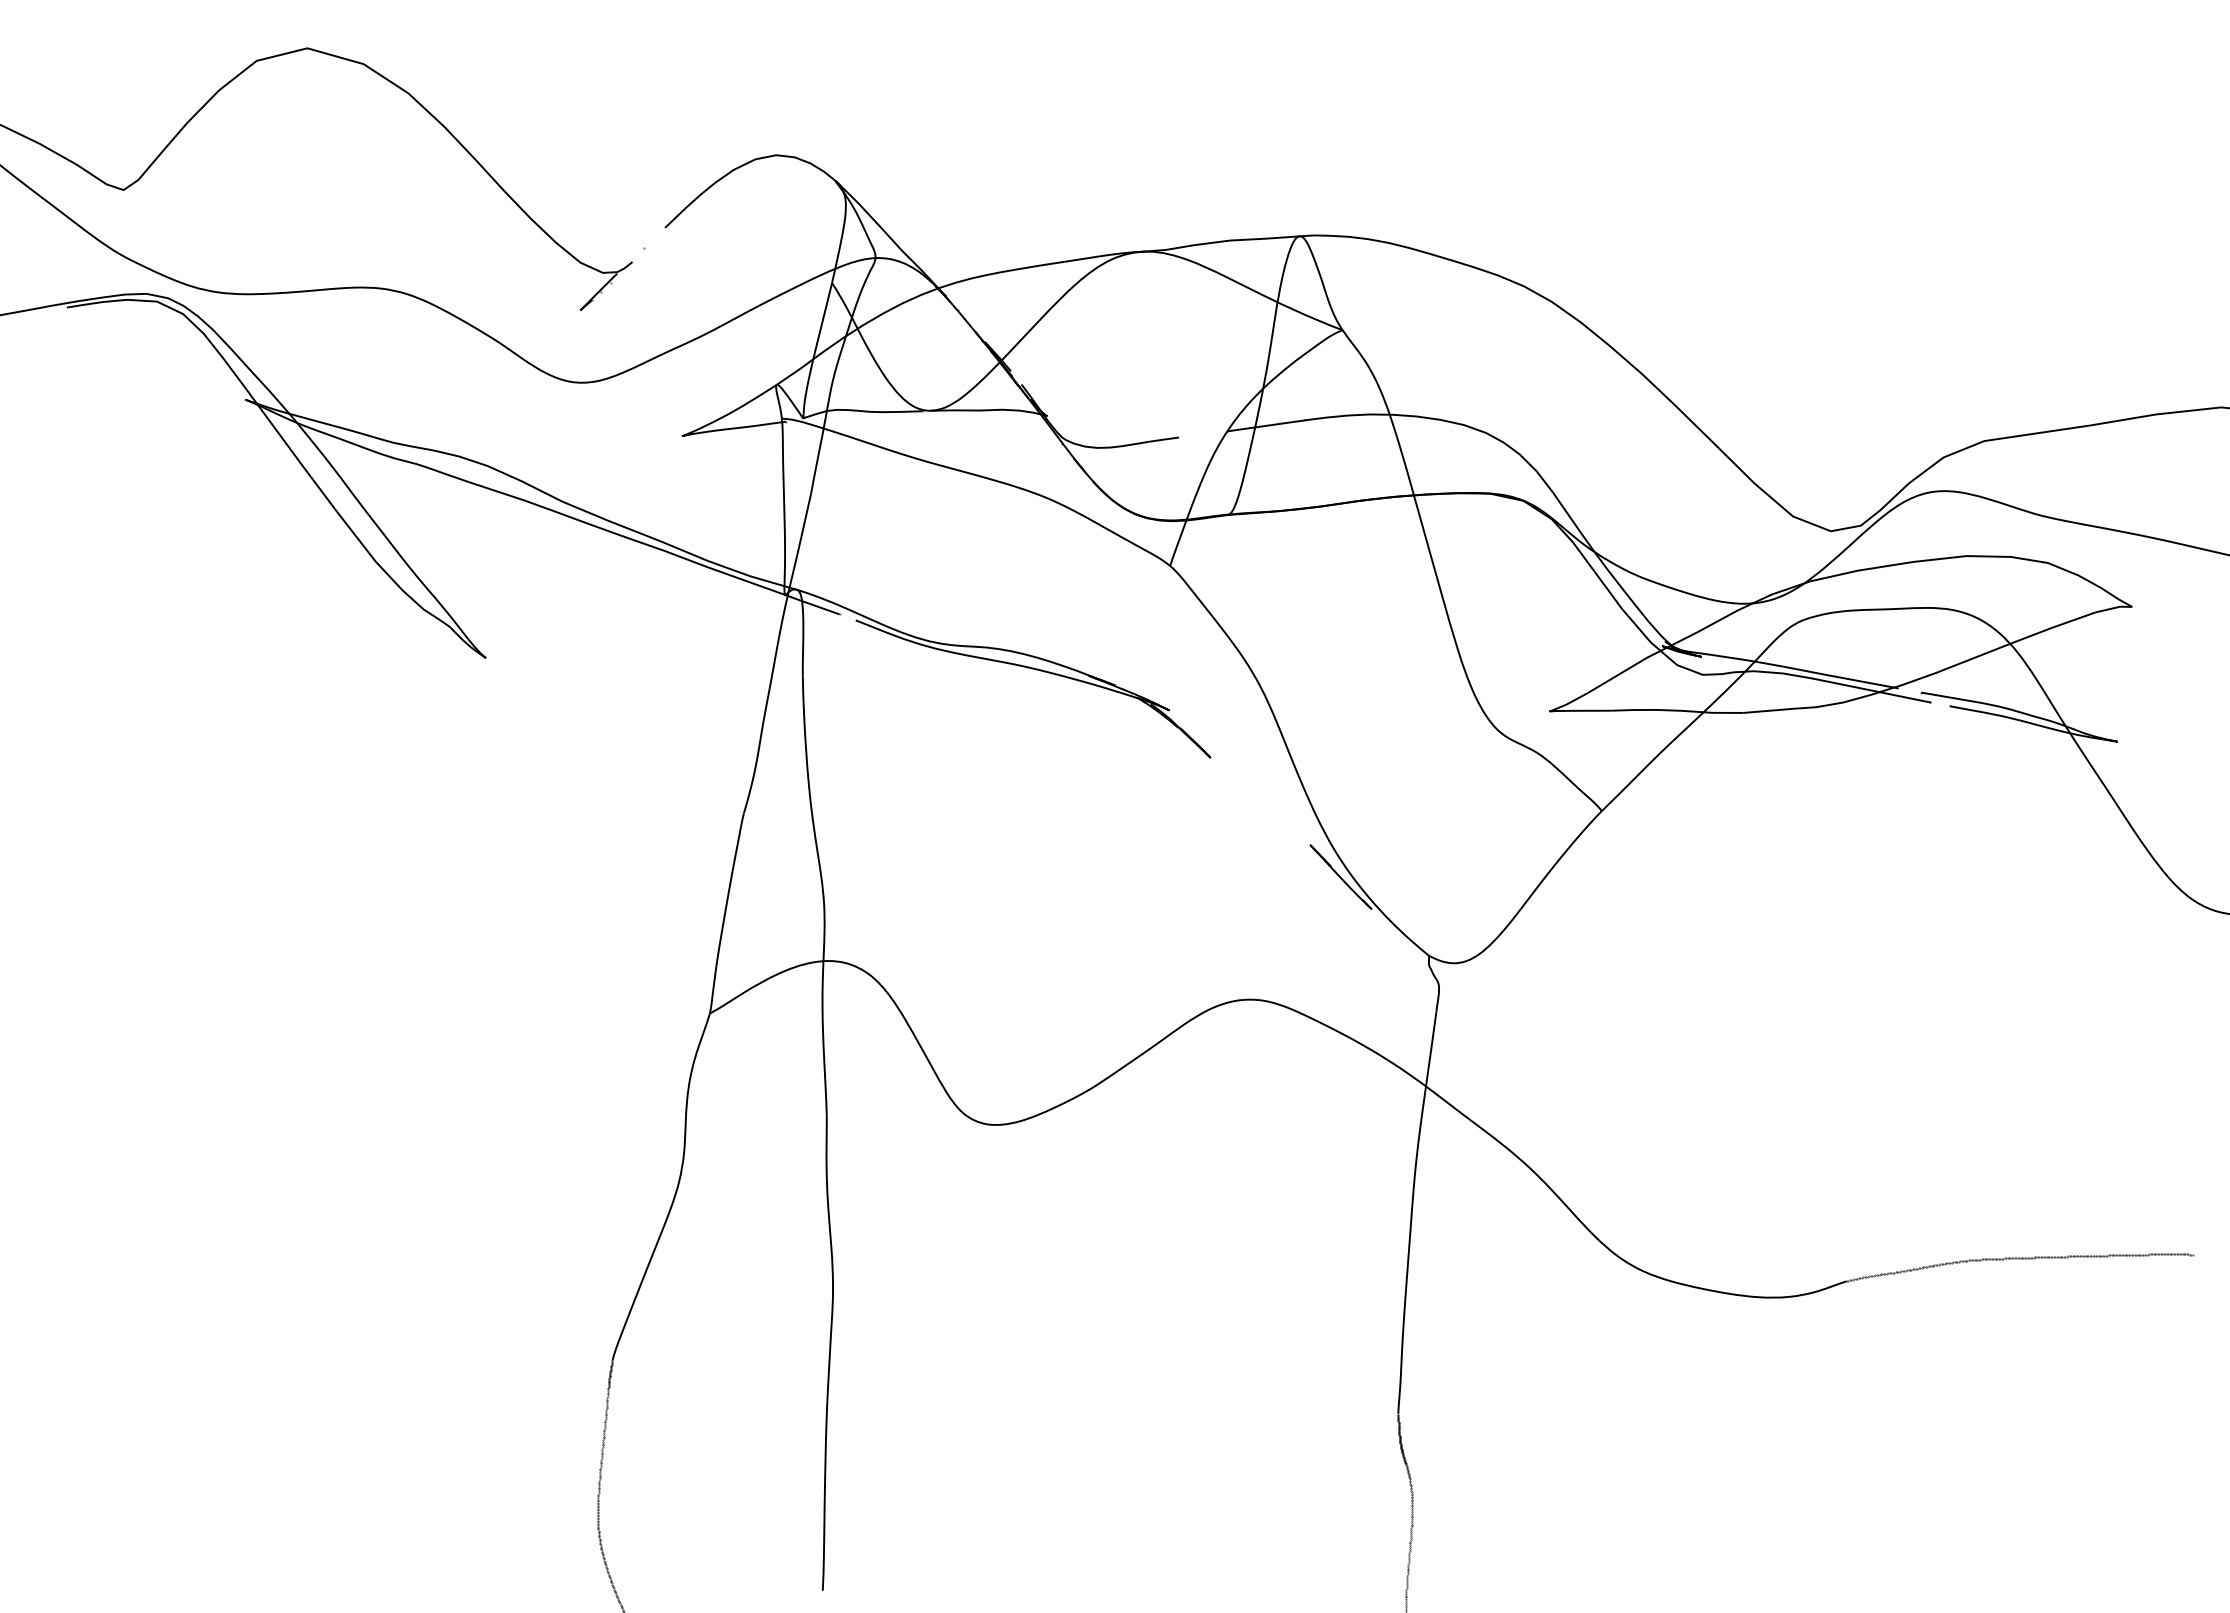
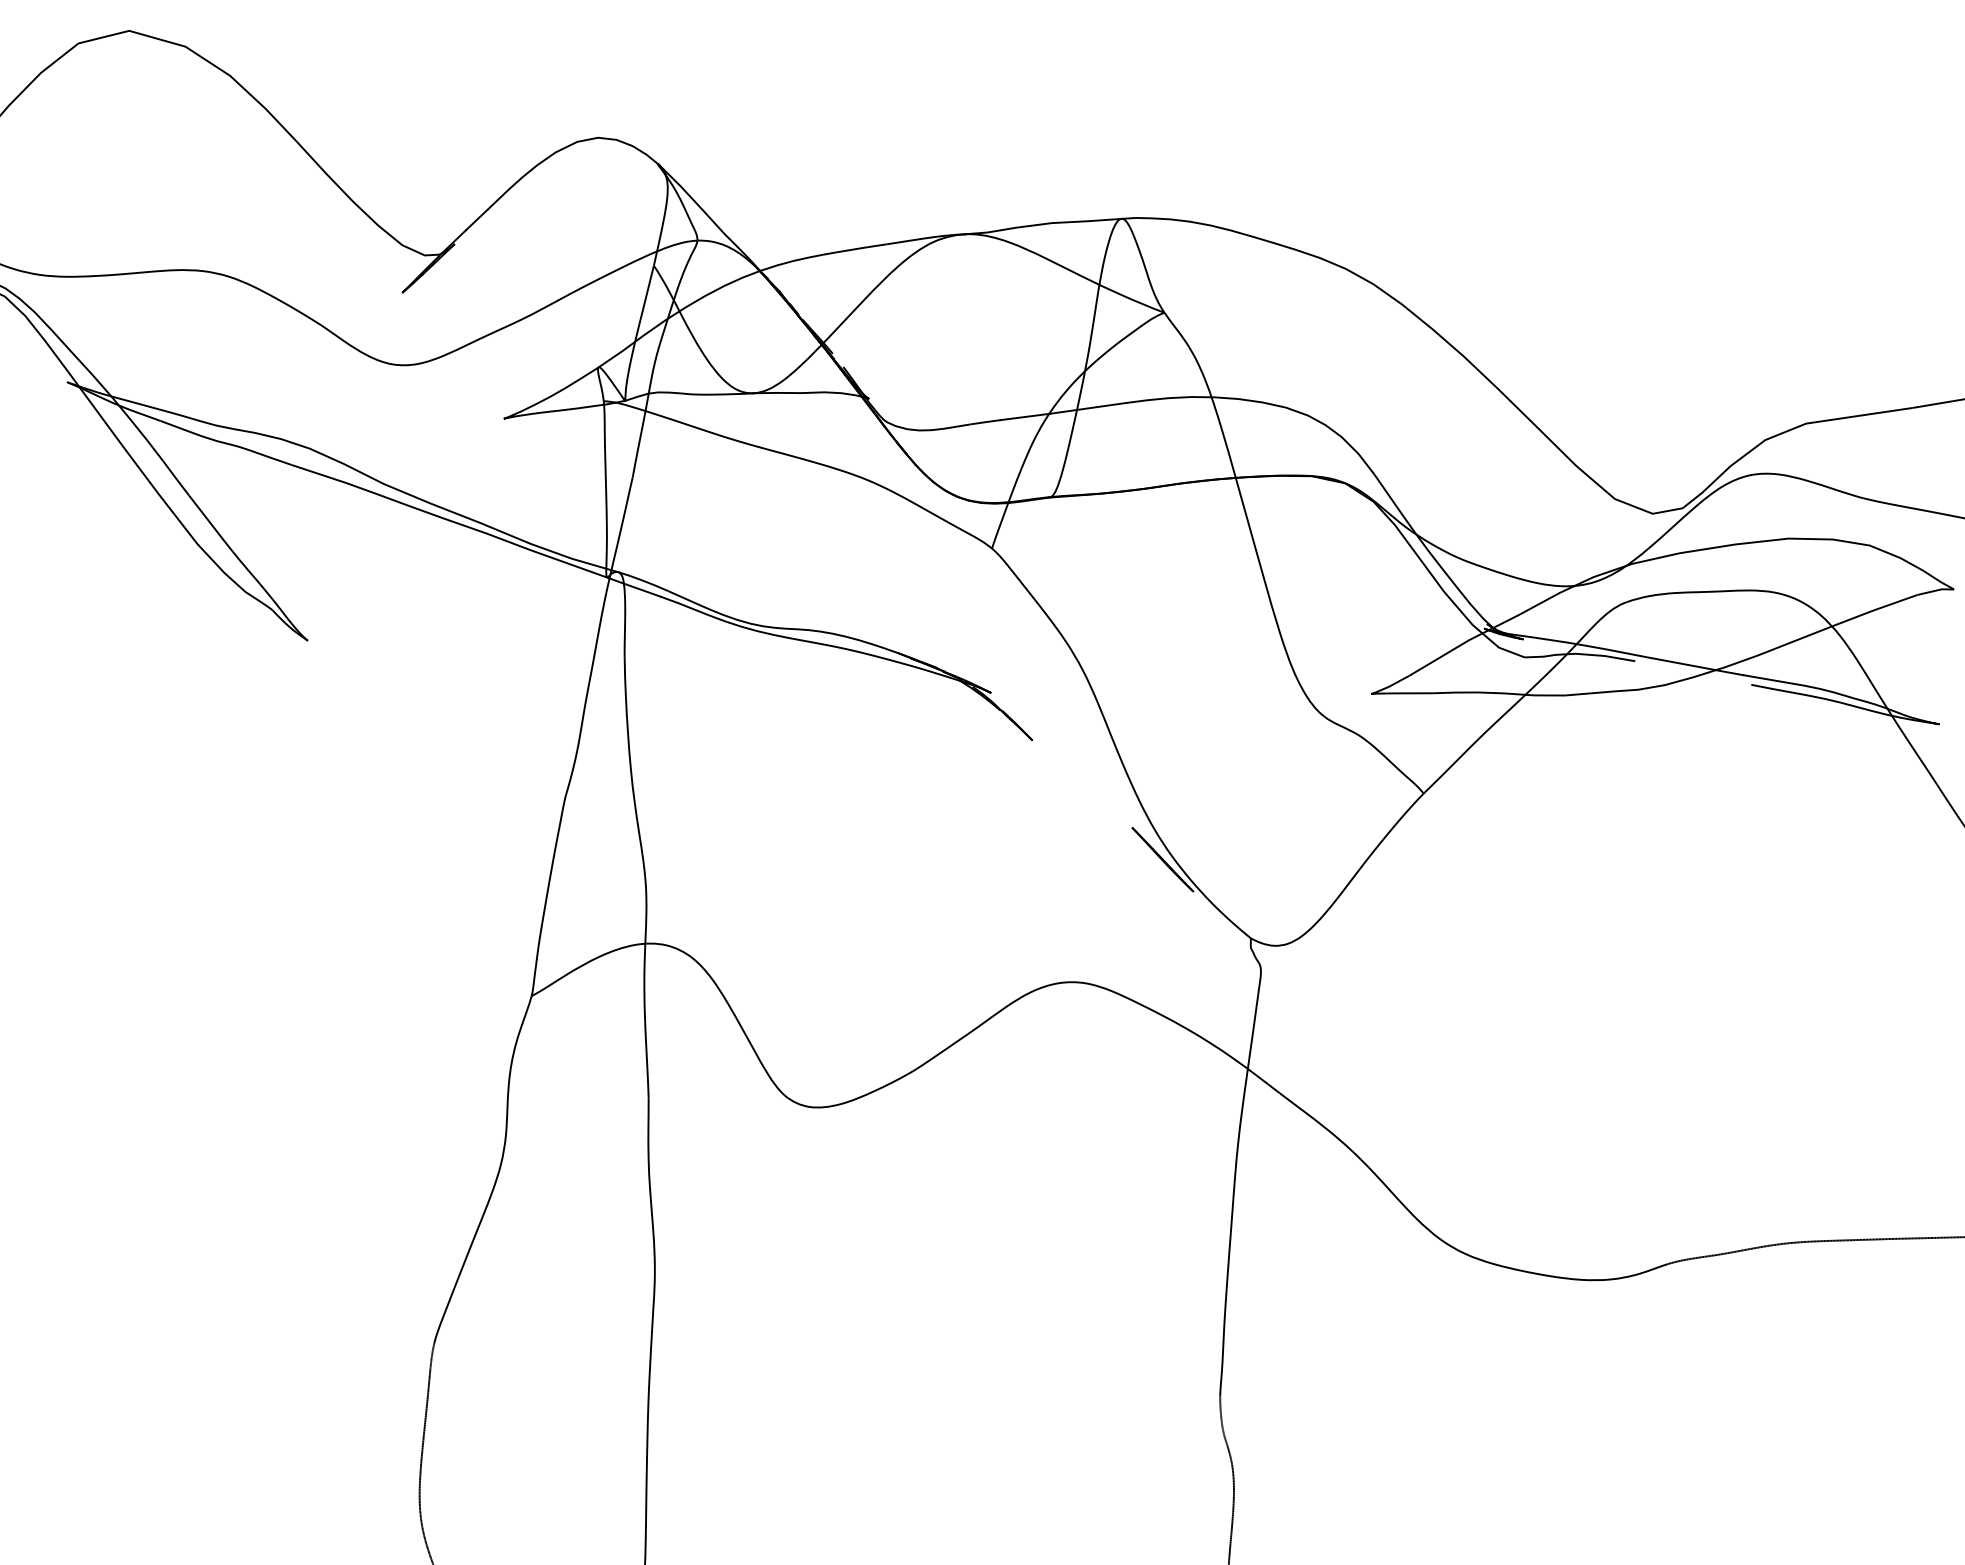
line: (1871, 690) -> (1693, 673), removed

